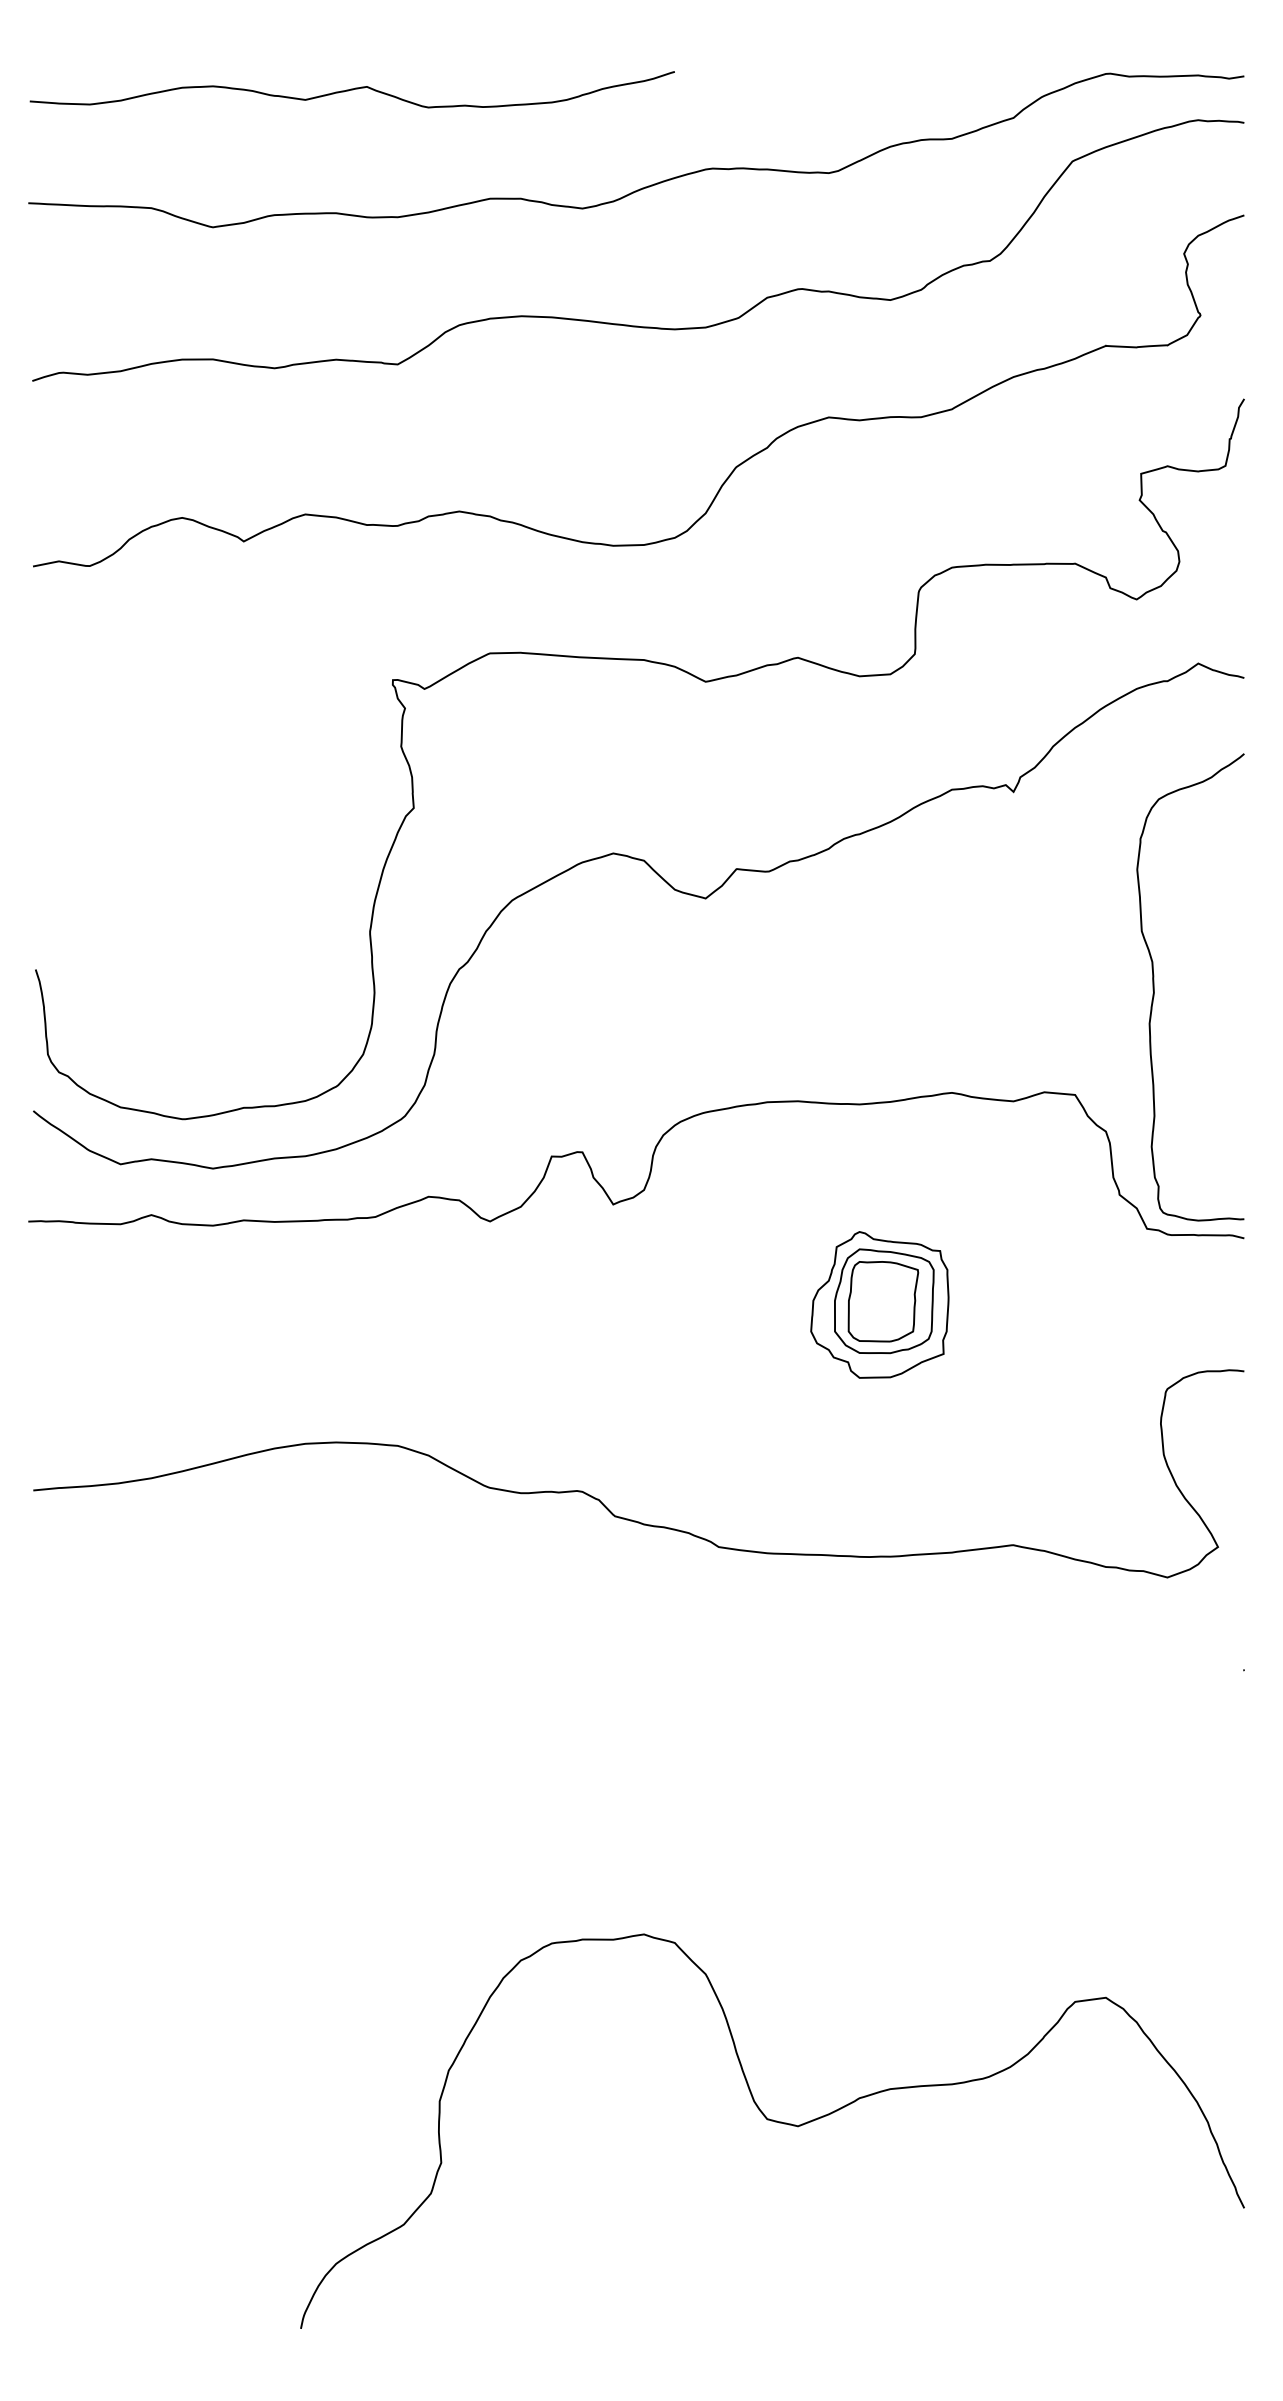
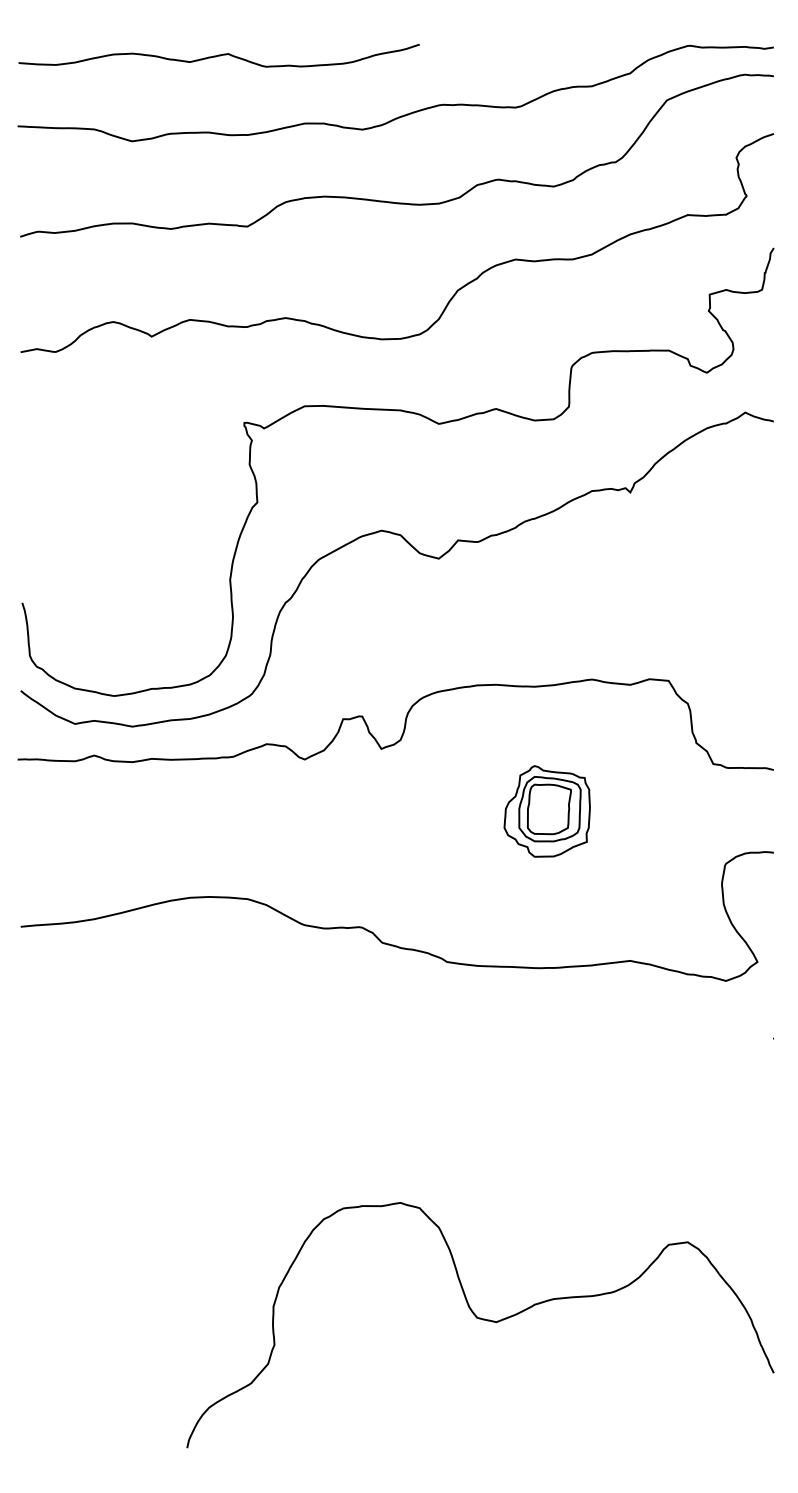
curve: (1155, 986) -> (718, 613), removed

